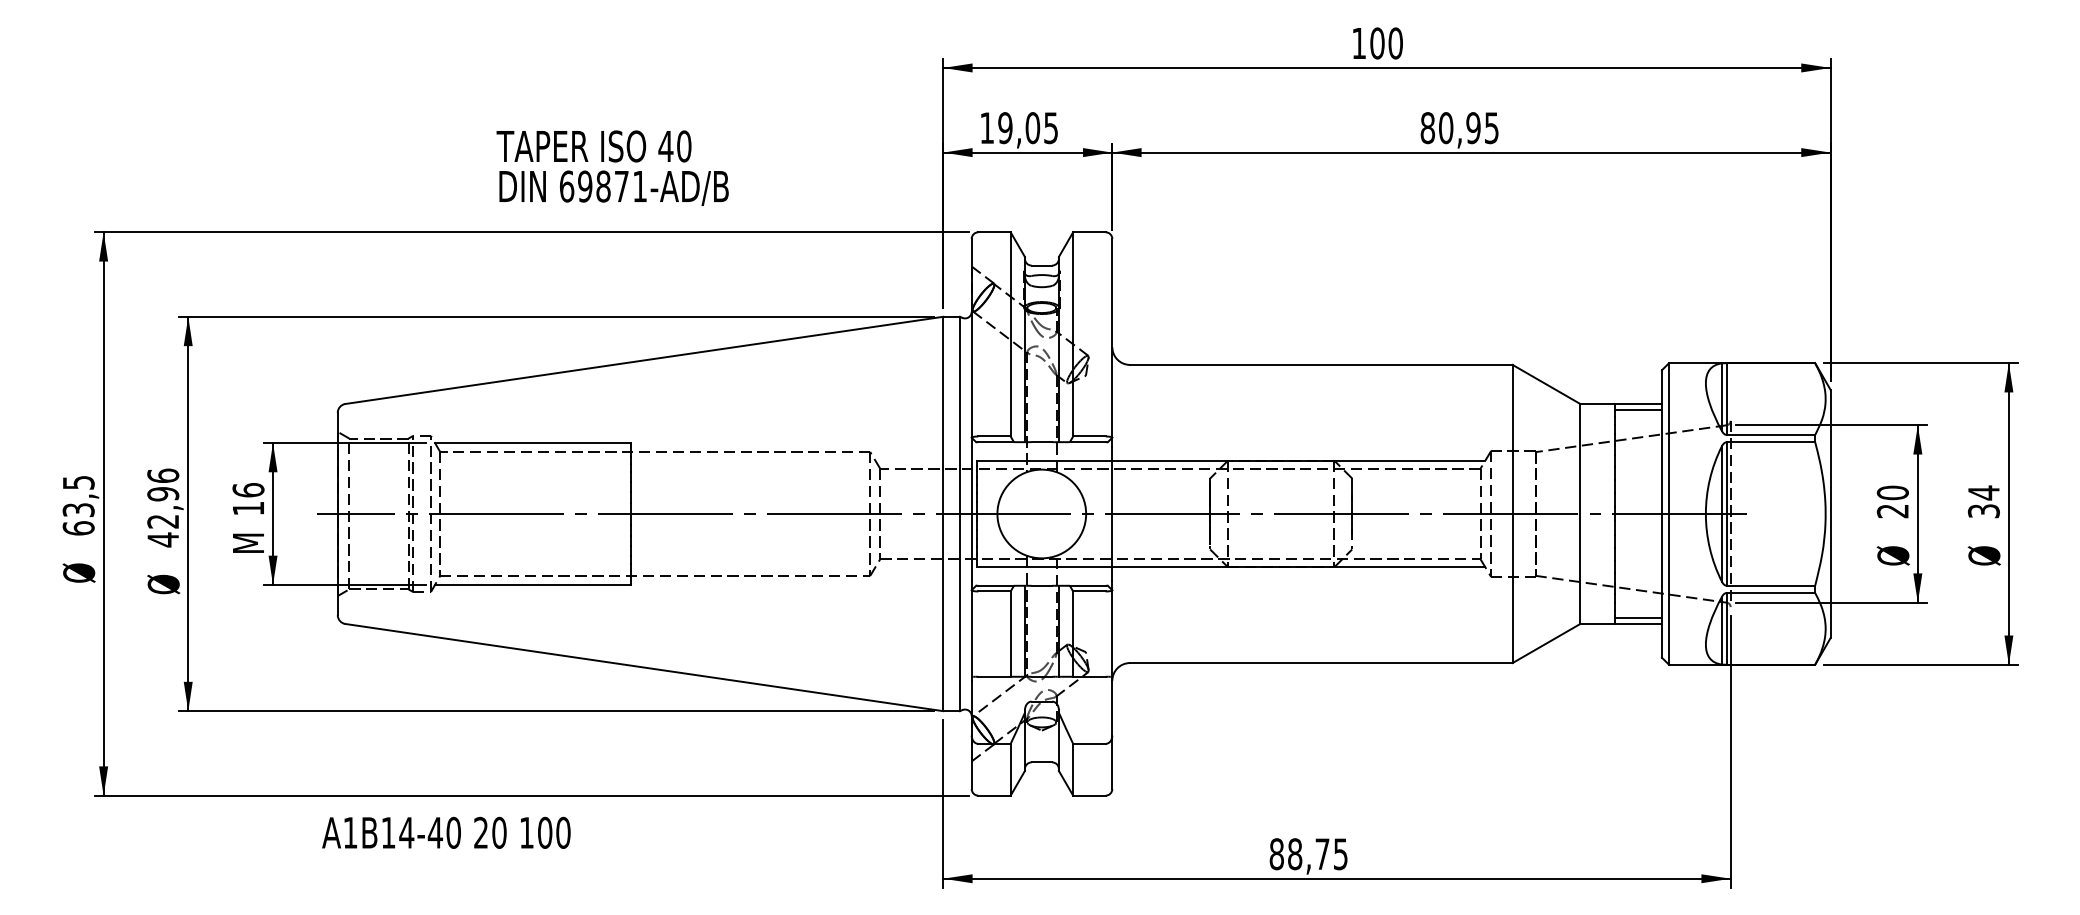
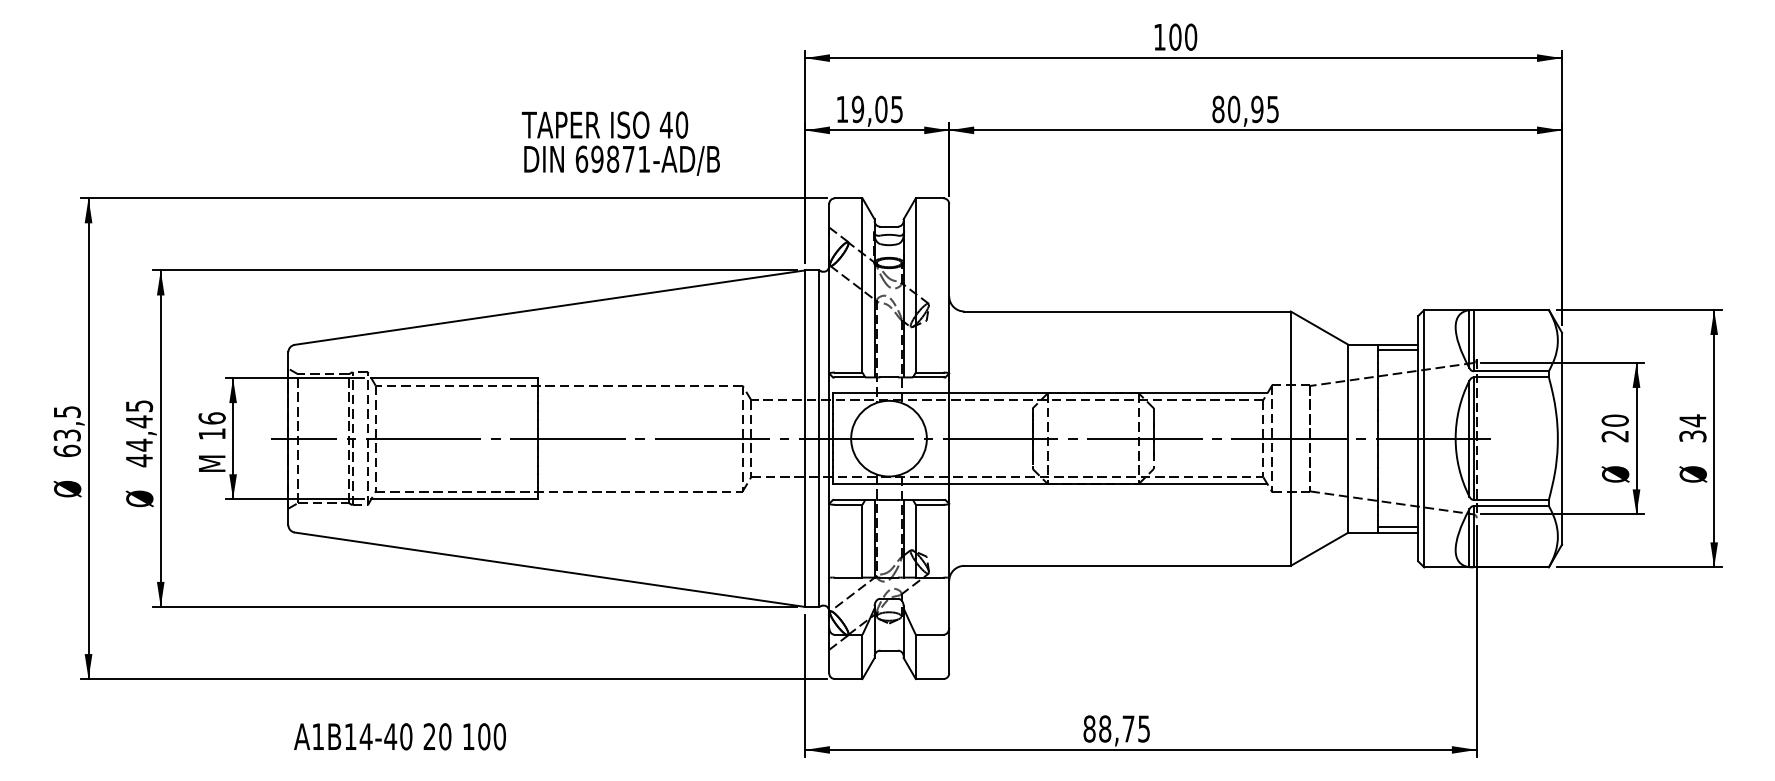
text: (612, 168) -> (620, 143), moved
text: (163, 498) -> (139, 425), 42,96 -> 44,45
text: (445, 832) -> (399, 736), moved

